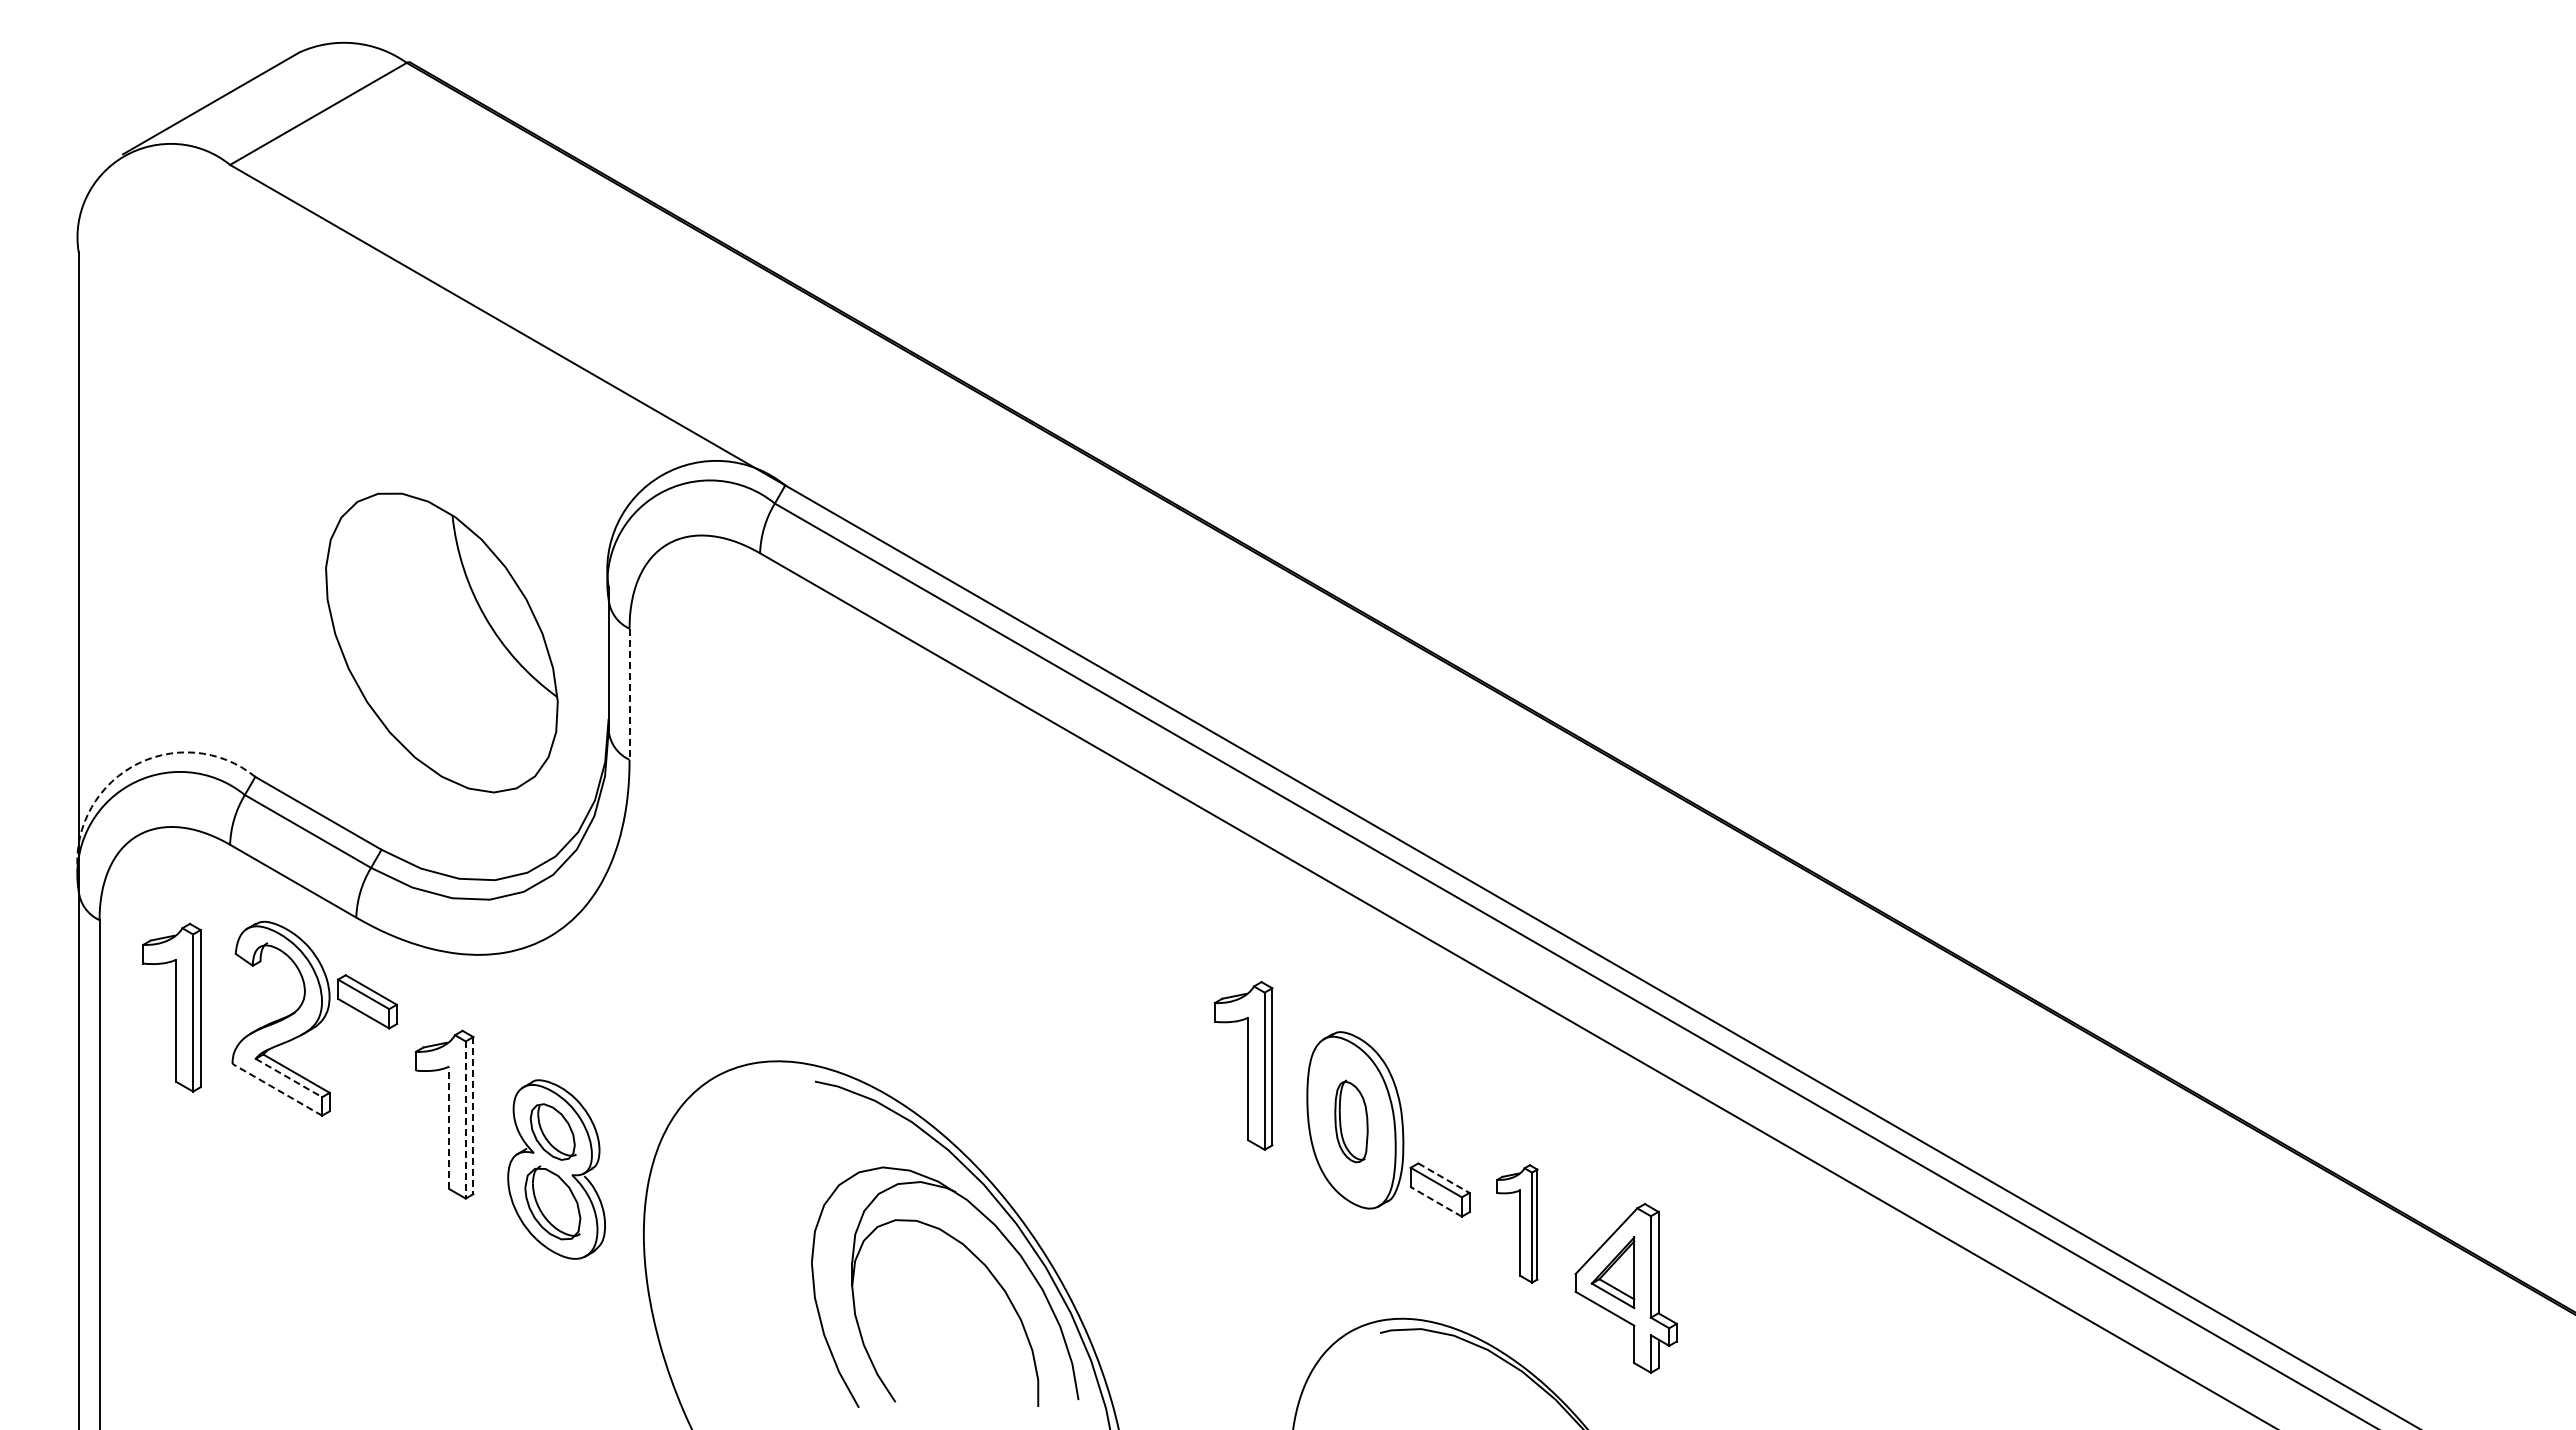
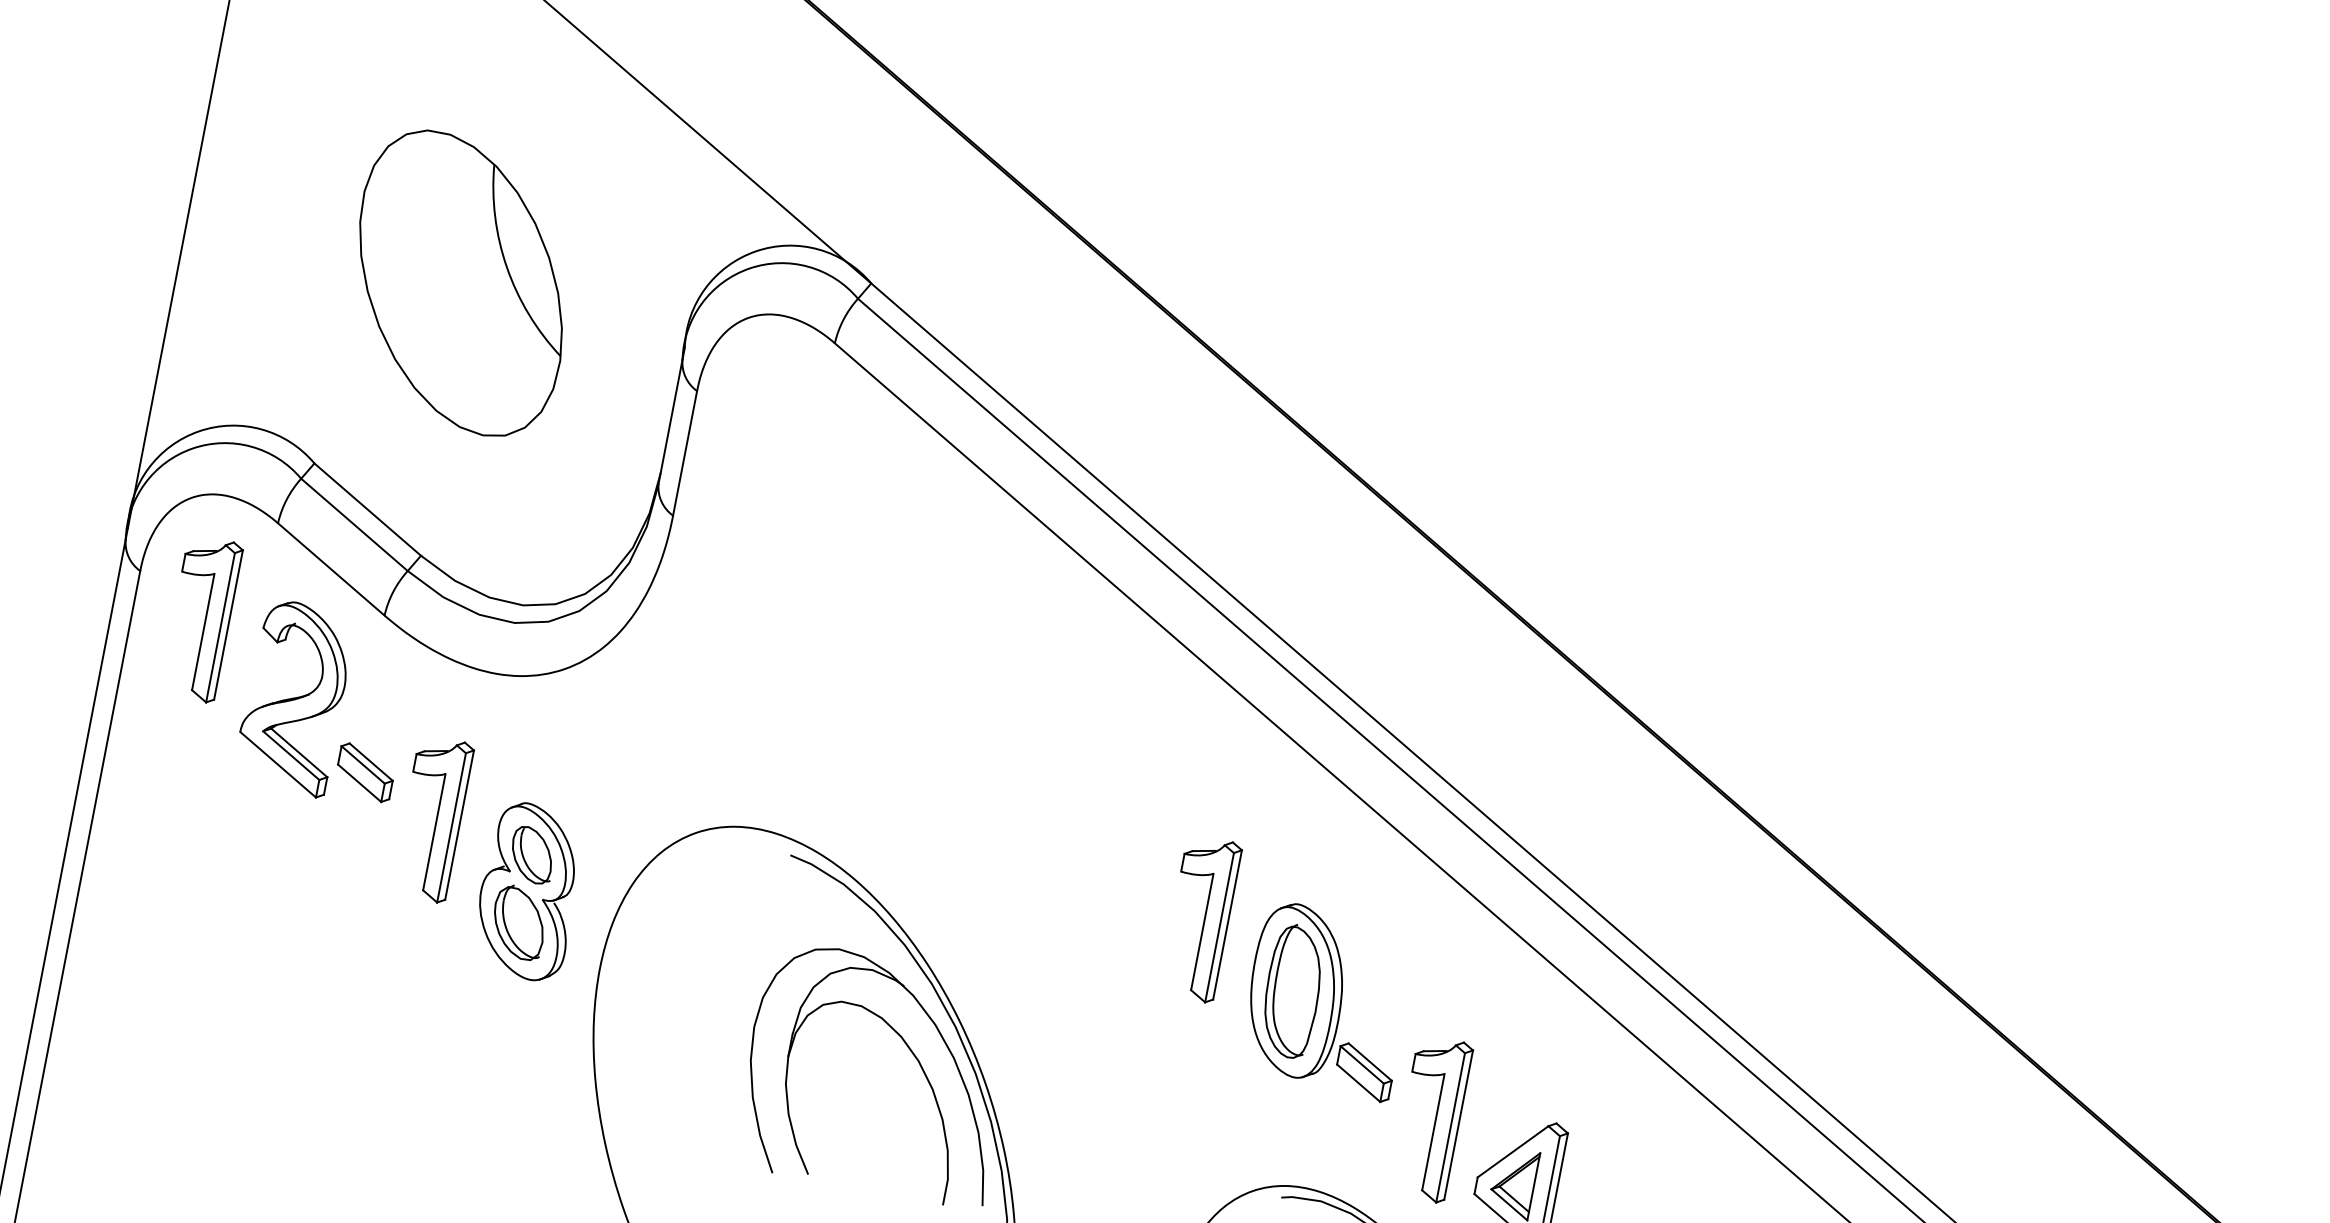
part: (441, 642) -> (460, 283), moved
line: (629, 694) -> (684, 453), dashed -> solid
arc: (131, 767) -> (198, 431), dashed -> solid
part: (367, 1001) -> (365, 772), moved
part: (171, 1007) -> (200, 618), moved
line: (289, 1078) -> (291, 756), dashed -> solid
line: (277, 1089) -> (278, 764), dashed -> solid
line: (473, 1115) -> (459, 825), dashed -> solid
line: (465, 1120) -> (451, 828), dashed -> solid
part: (1351, 1121) -> (1292, 991), size x1.67
line: (449, 1127) -> (434, 832), dashed -> solid
line: (1443, 1178) -> (1369, 1062), dashed -> solid
line: (1436, 1201) -> (1358, 1082), dashed -> solid
part: (1517, 1223) -> (1431, 1118), size x1.43

